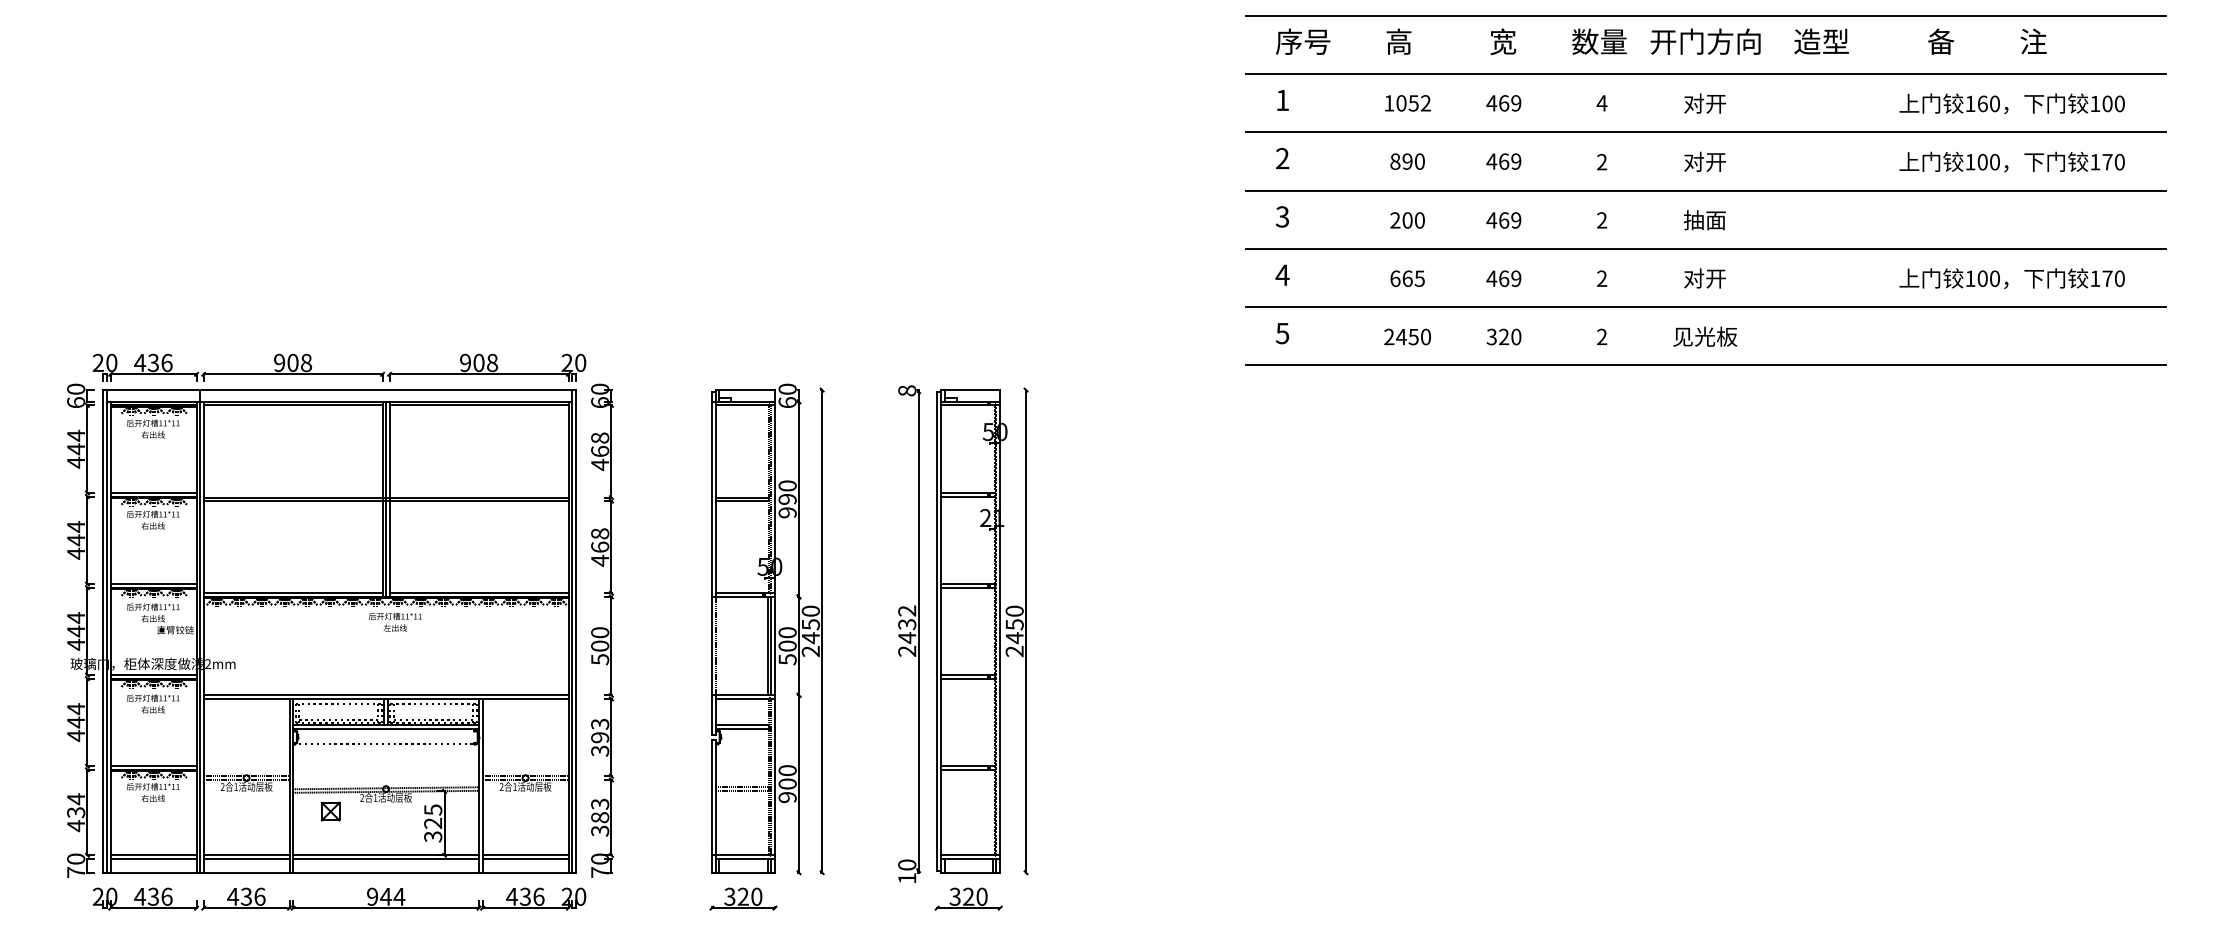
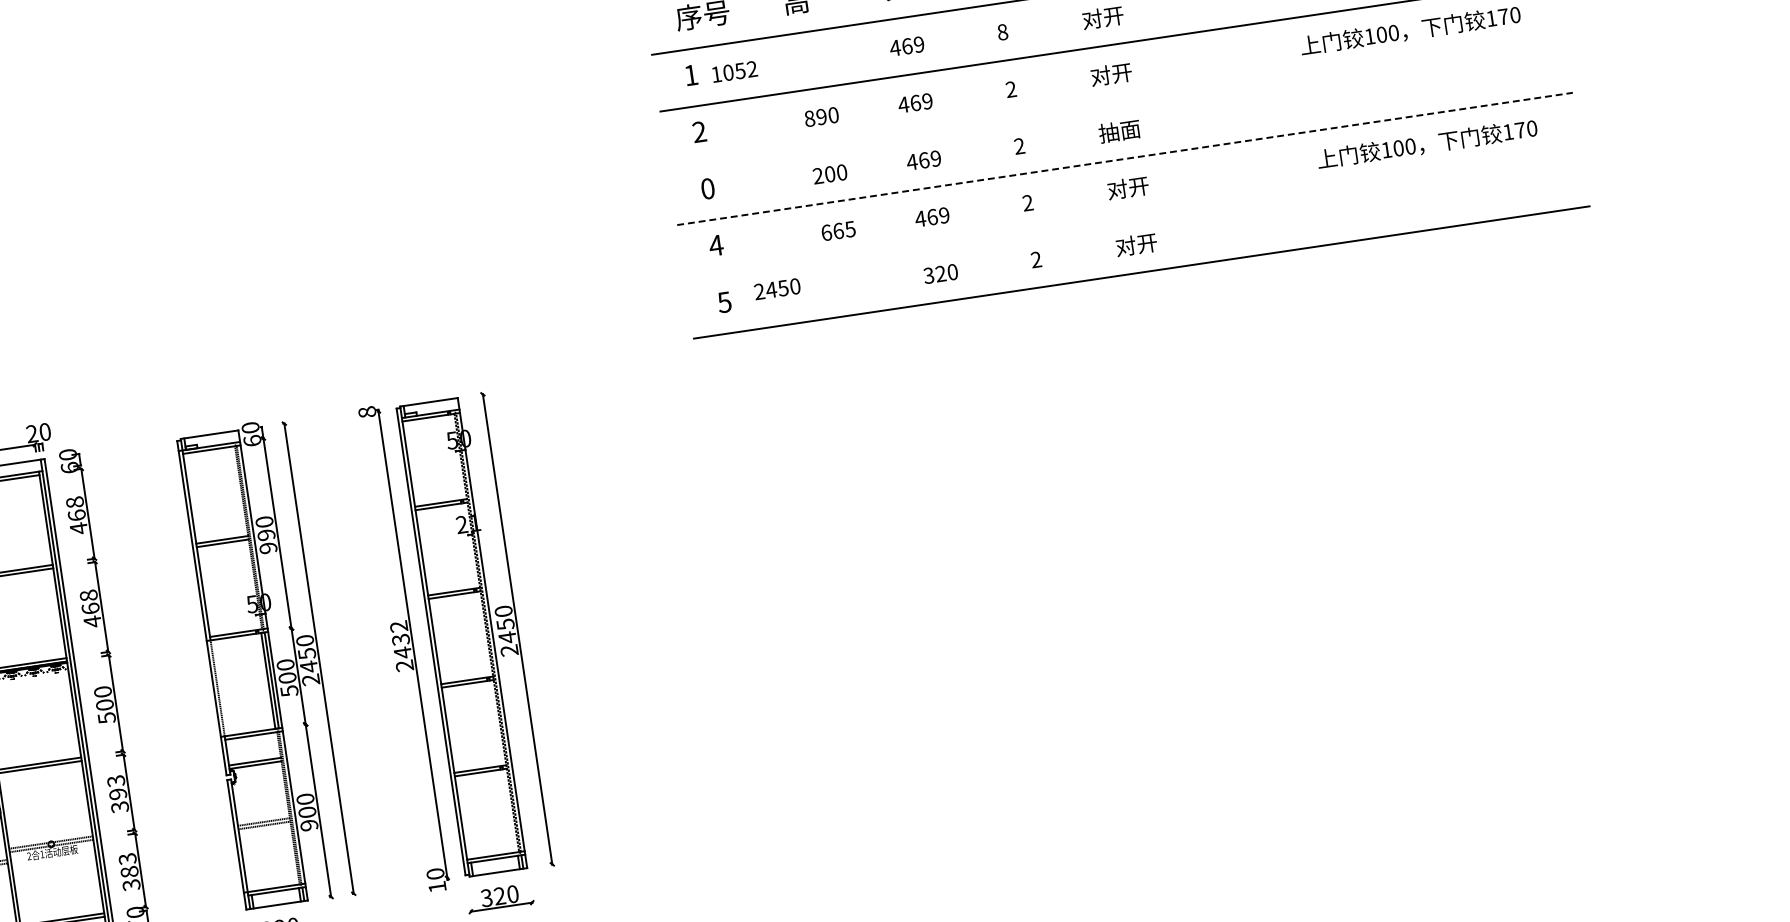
text: (1407, 103) -> (734, 72), moved
text: (1601, 103) -> (1002, 32), 4 -> 8
line: (1706, 190) -> (1116, 102), removed
text: (1282, 216) -> (707, 188), 3 -> 0
line: (1706, 248) -> (1125, 158), solid -> dashed
line: (1706, 307) -> (1133, 216), removed
text: (1407, 336) -> (777, 288), moved
text: (1705, 336) -> (1136, 244), 见光板 -> 对开

